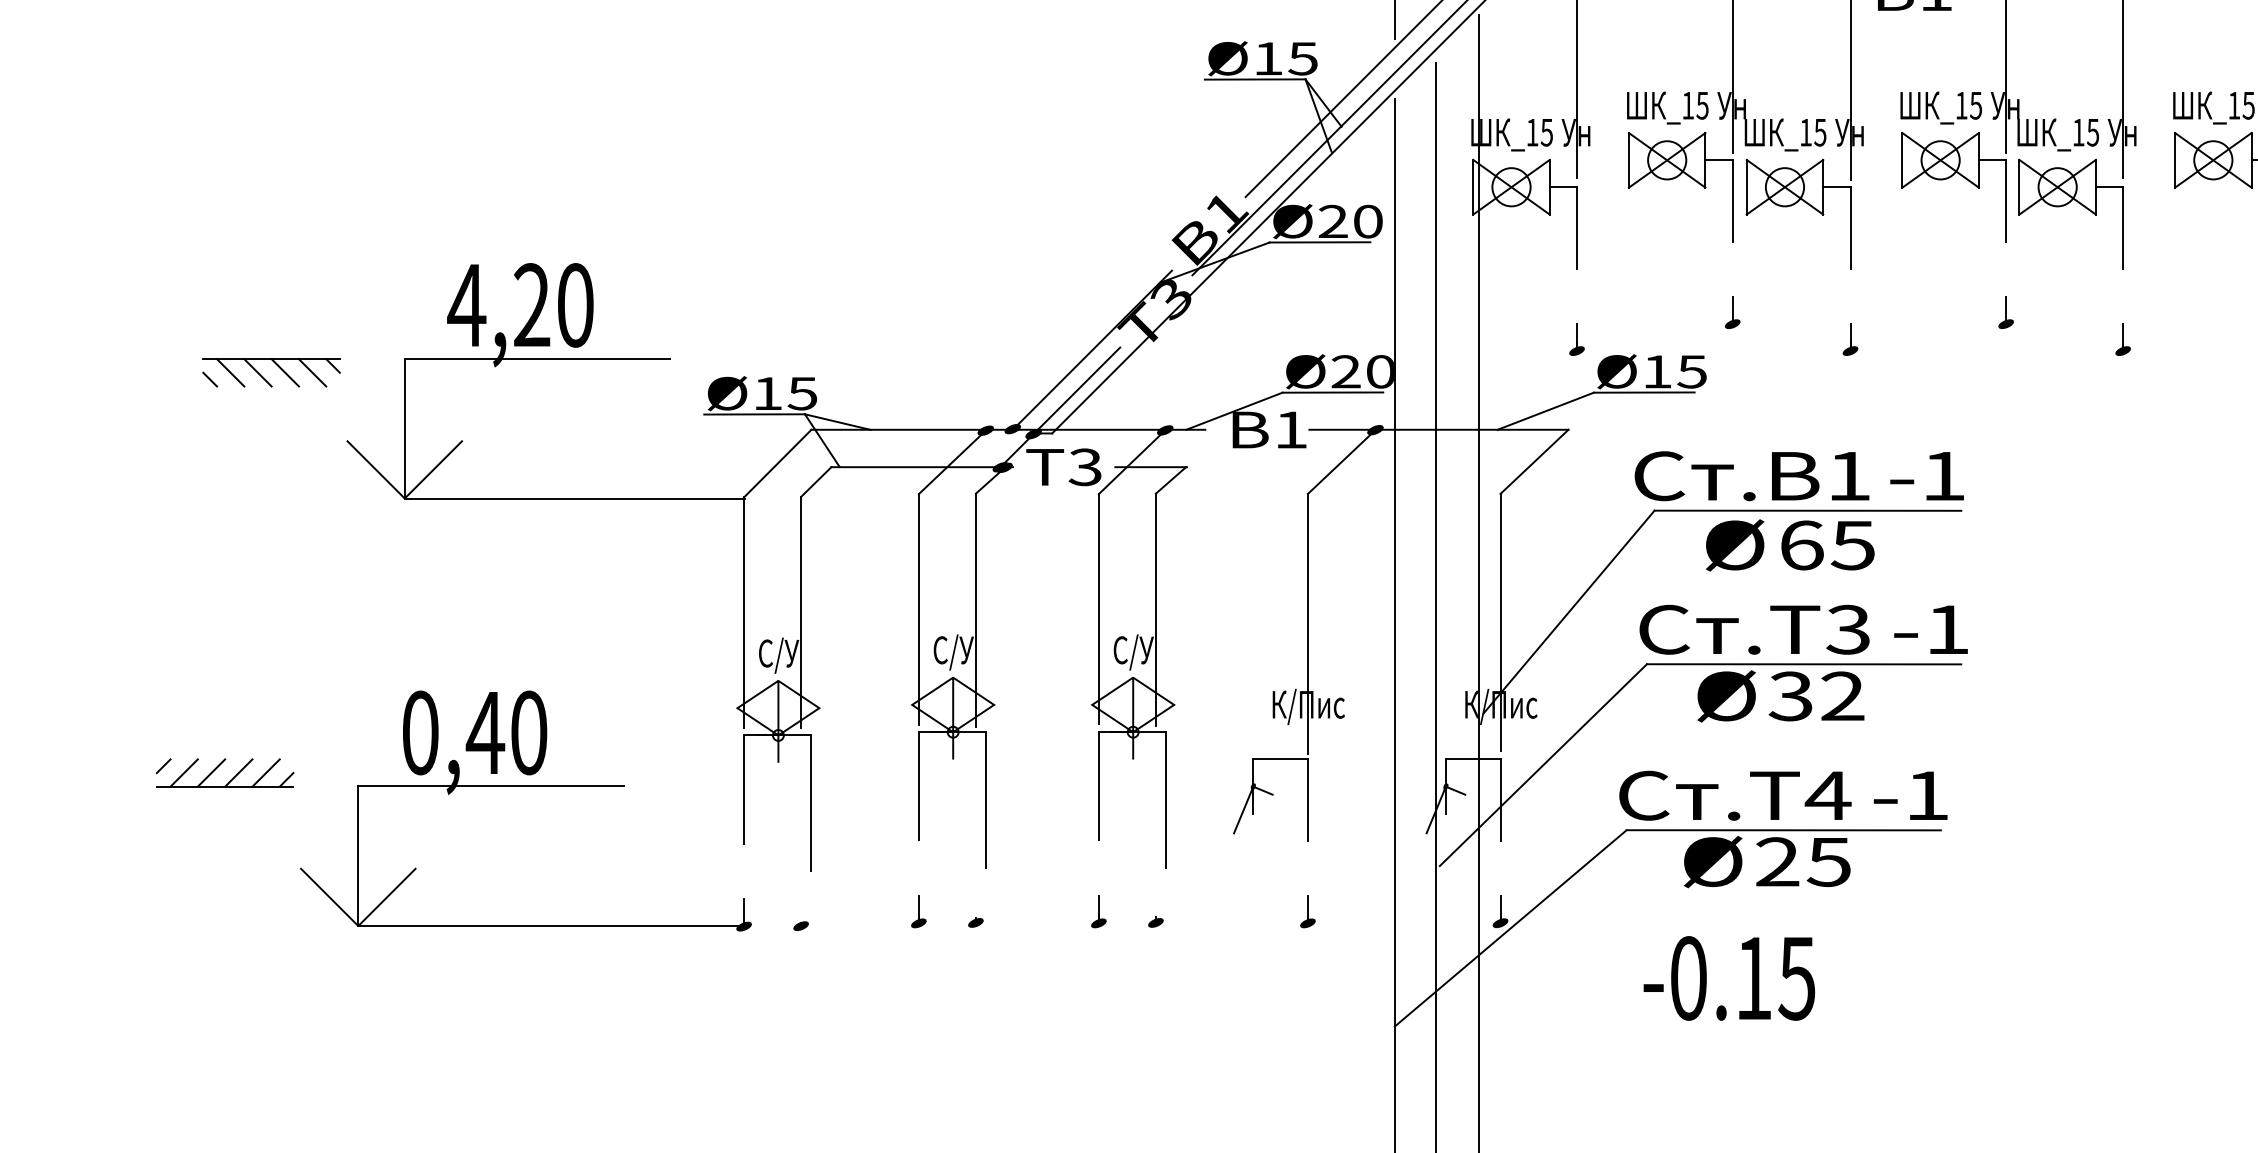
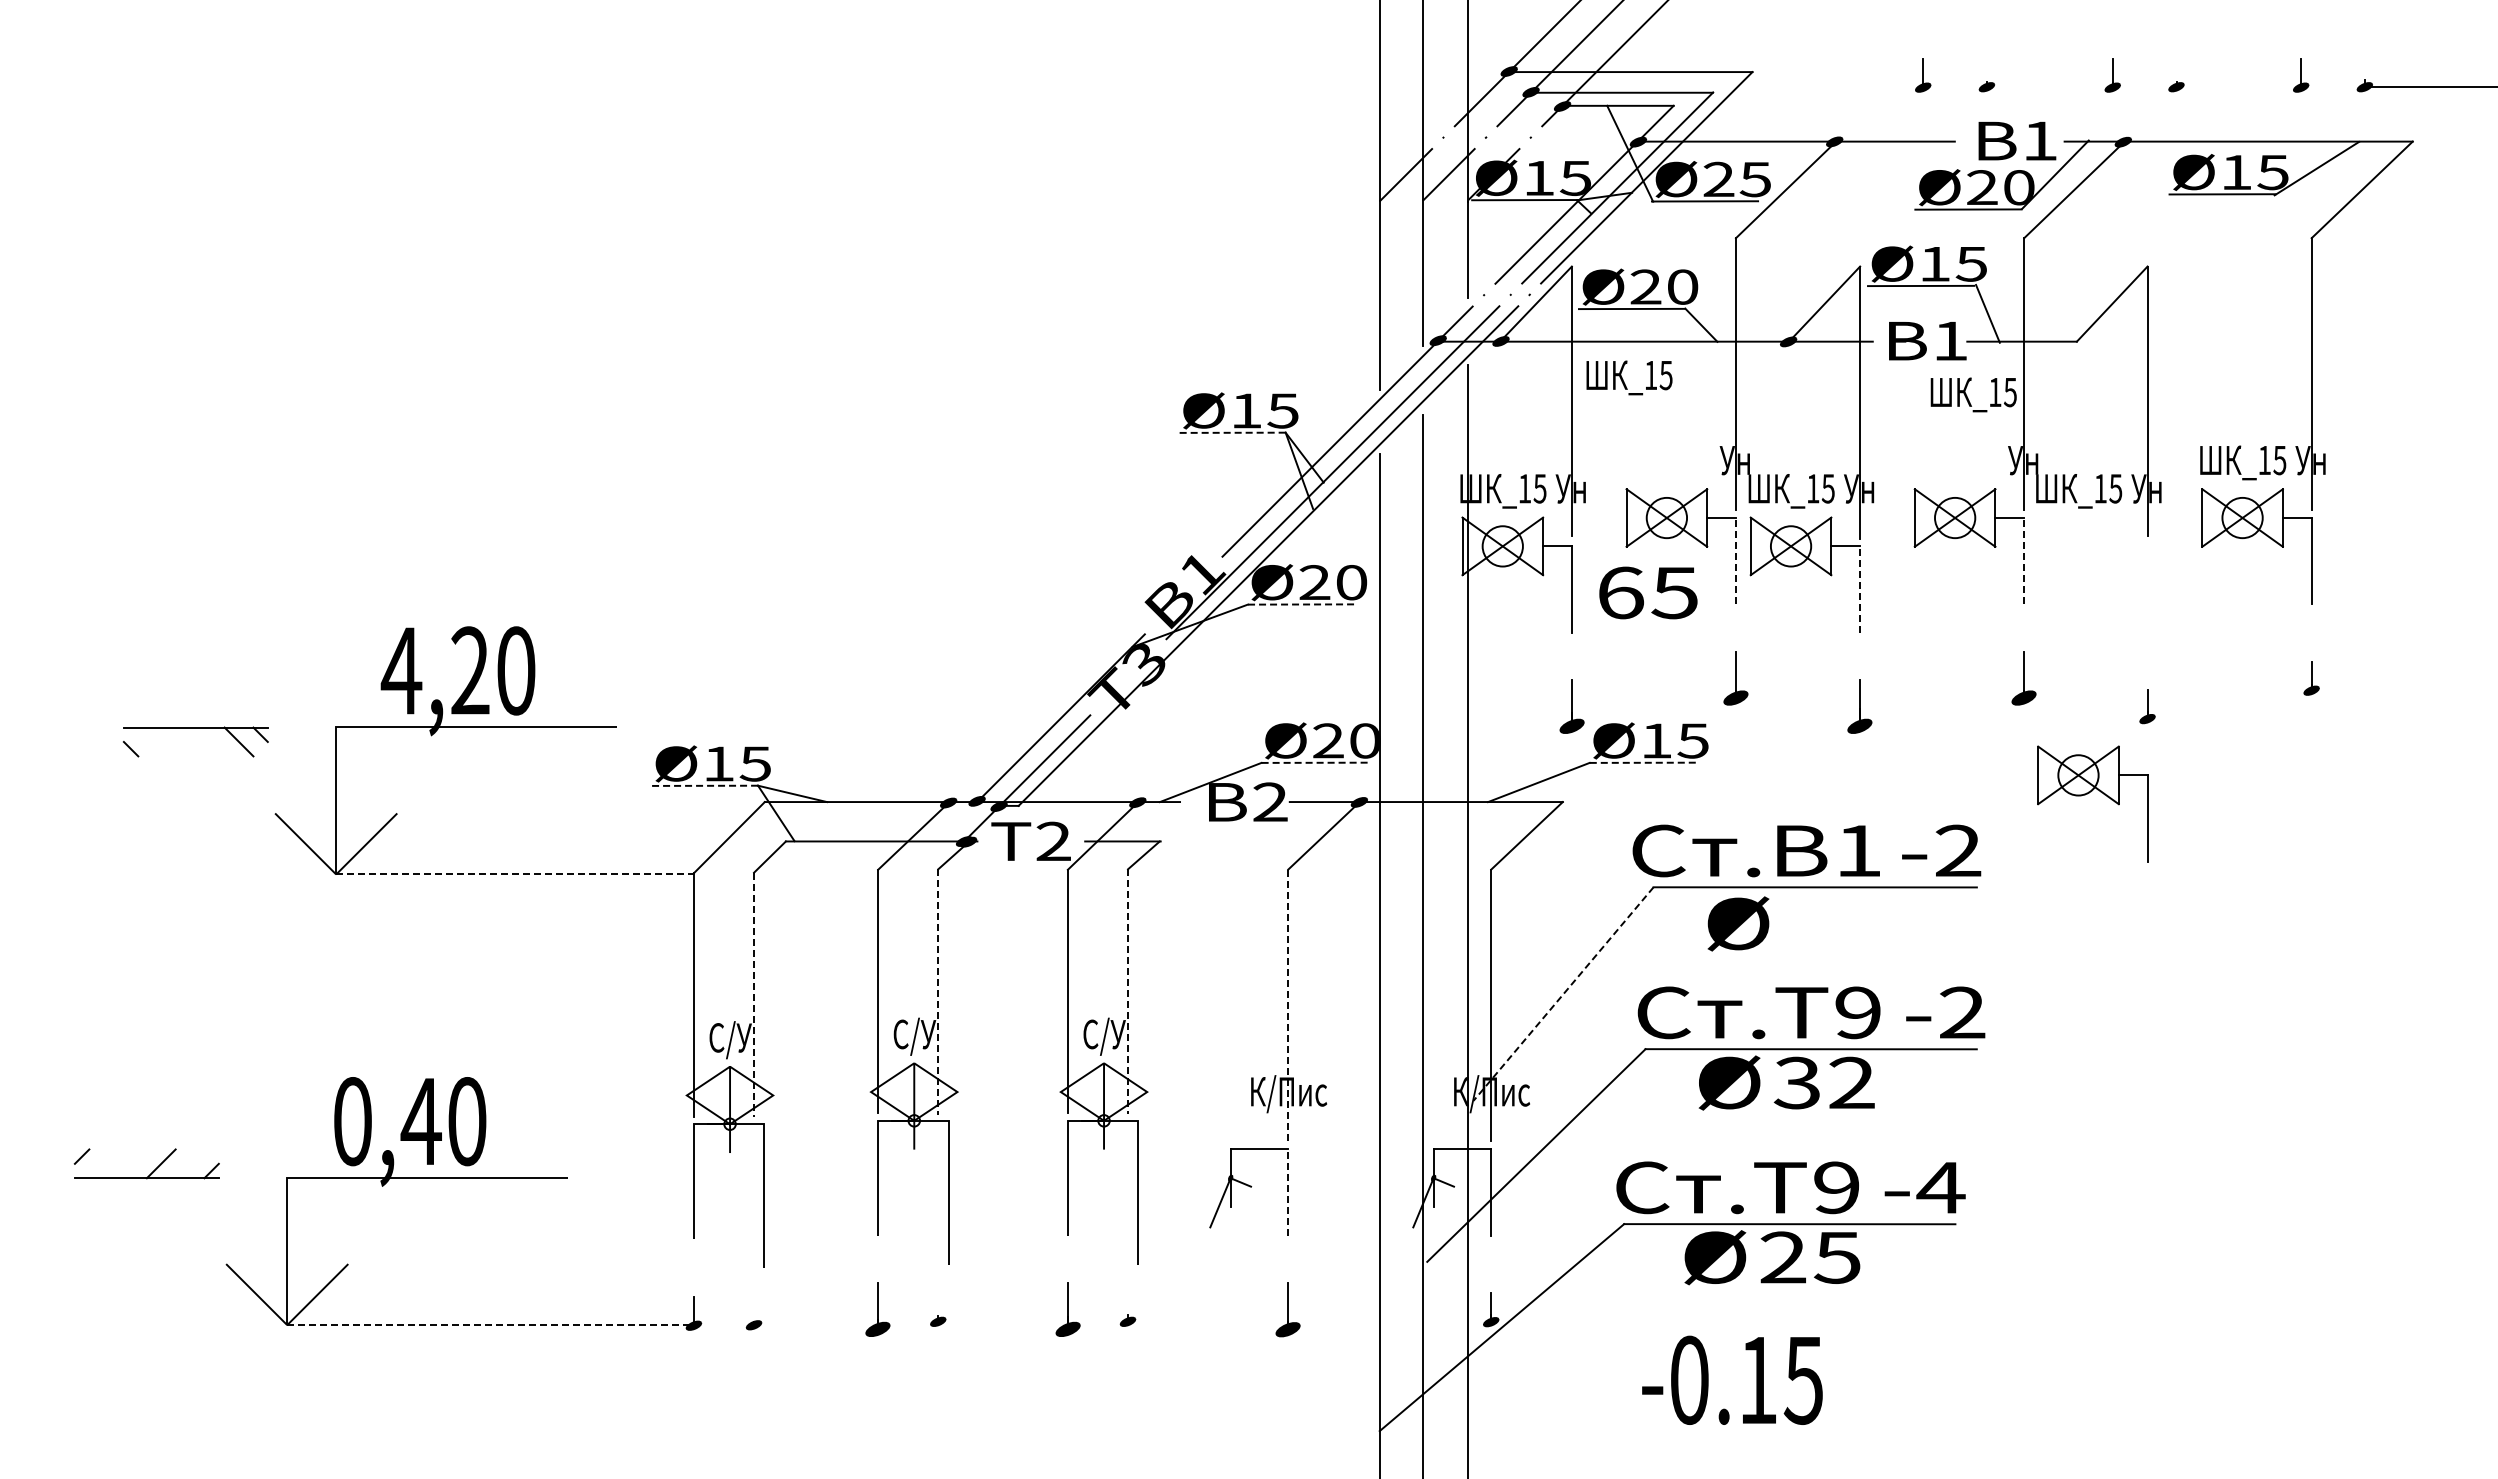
line: (1255, 79) -> (1232, 432), solid -> dashed
text: (1667, 107) -> (1629, 377), moved
text: (1940, 107) -> (1973, 394), moved
line: (1732, 200) -> (1735, 560), solid -> dashed
line: (2006, 200) -> (2024, 560), solid -> dashed
part: (2066, 205) -> (2087, 794), moved
line: (1850, 228) -> (1860, 589), solid -> dashed
line: (1319, 242) -> (1300, 604), solid -> dashed
part: (1732, 312) -> (1735, 678), size x1.6
part: (2006, 312) -> (2024, 678), size x1.6
part: (1576, 339) -> (1571, 706), size x1.6
part: (1850, 339) -> (1860, 706), size x1.6
line: (230, 372) -> (152, 741), removed
line: (257, 372) -> (181, 741), removed
line: (284, 372) -> (209, 741), removed
line: (1332, 392) -> (1314, 762), solid -> dashed
line: (1644, 392) -> (1642, 762), solid -> dashed
line: (754, 414) -> (704, 785), solid -> dashed
text: (1291, 429) -> (1270, 801), B1 -> B2
text: (1085, 467) -> (1053, 841), 3 -> 2
text: (1943, 475) -> (1958, 850), -1 -> -2
line: (574, 498) -> (515, 874), solid -> dashed
text: (1828, 545) -> (1648, 592), moved
line: (976, 610) -> (938, 992), solid -> dashed
line: (1156, 610) -> (1128, 992), solid -> dashed
line: (1569, 612) -> (1563, 994), solid -> dashed
line: (801, 613) -> (754, 995), solid -> dashed
line: (1308, 624) -> (1288, 1007), solid -> dashed
text: (1848, 629) -> (1857, 1012), 3 -> 9
text: (1947, 629) -> (1962, 1012), -1 -> -2
line: (183, 772) -> (103, 1163), removed
line: (211, 772) -> (132, 1163), removed
line: (265, 772) -> (189, 1163), removed
text: (1828, 795) -> (1836, 1187), 4 -> 9
text: (1926, 795) -> (1940, 1187), -1 -> -4
line: (1308, 800) -> (1288, 1192), solid -> dashed
part: (1308, 911) -> (1288, 1309), size x1.6
part: (919, 912) -> (878, 1310), size x1.6
part: (1098, 912) -> (1067, 1310), size x1.6
line: (551, 926) -> (490, 1325), solid -> dashed

